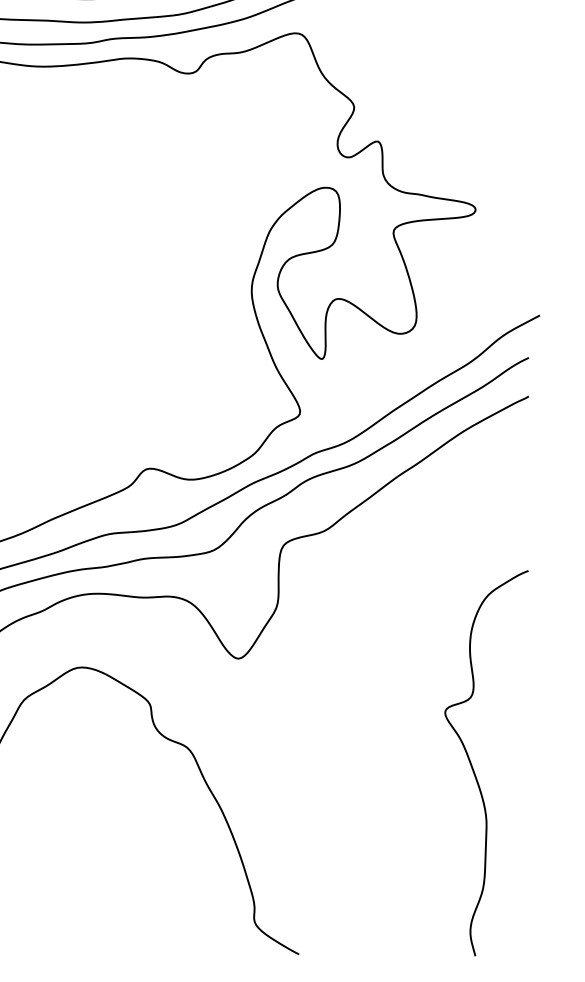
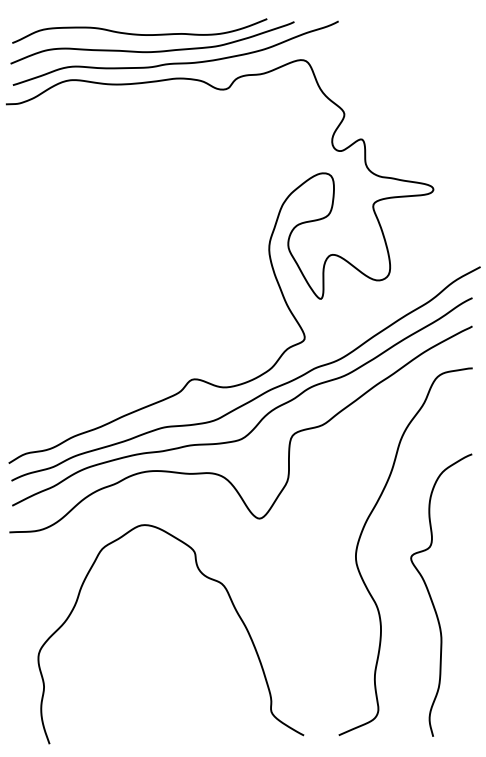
curve: (377, 683) -> (361, 536), added

